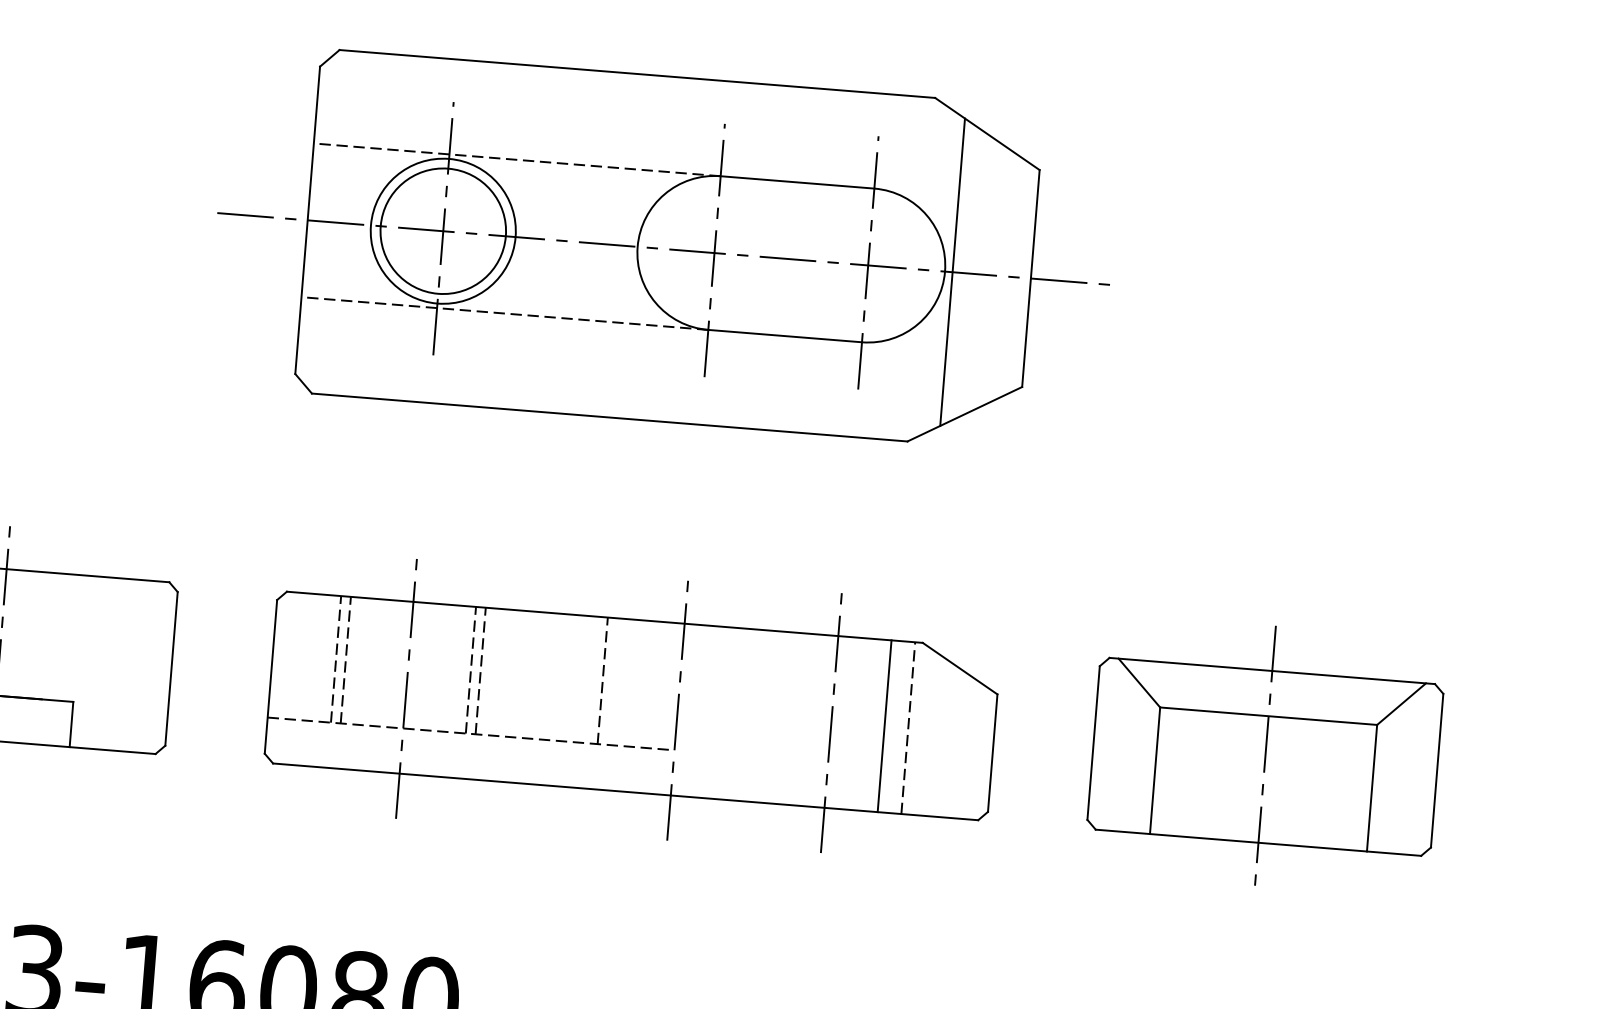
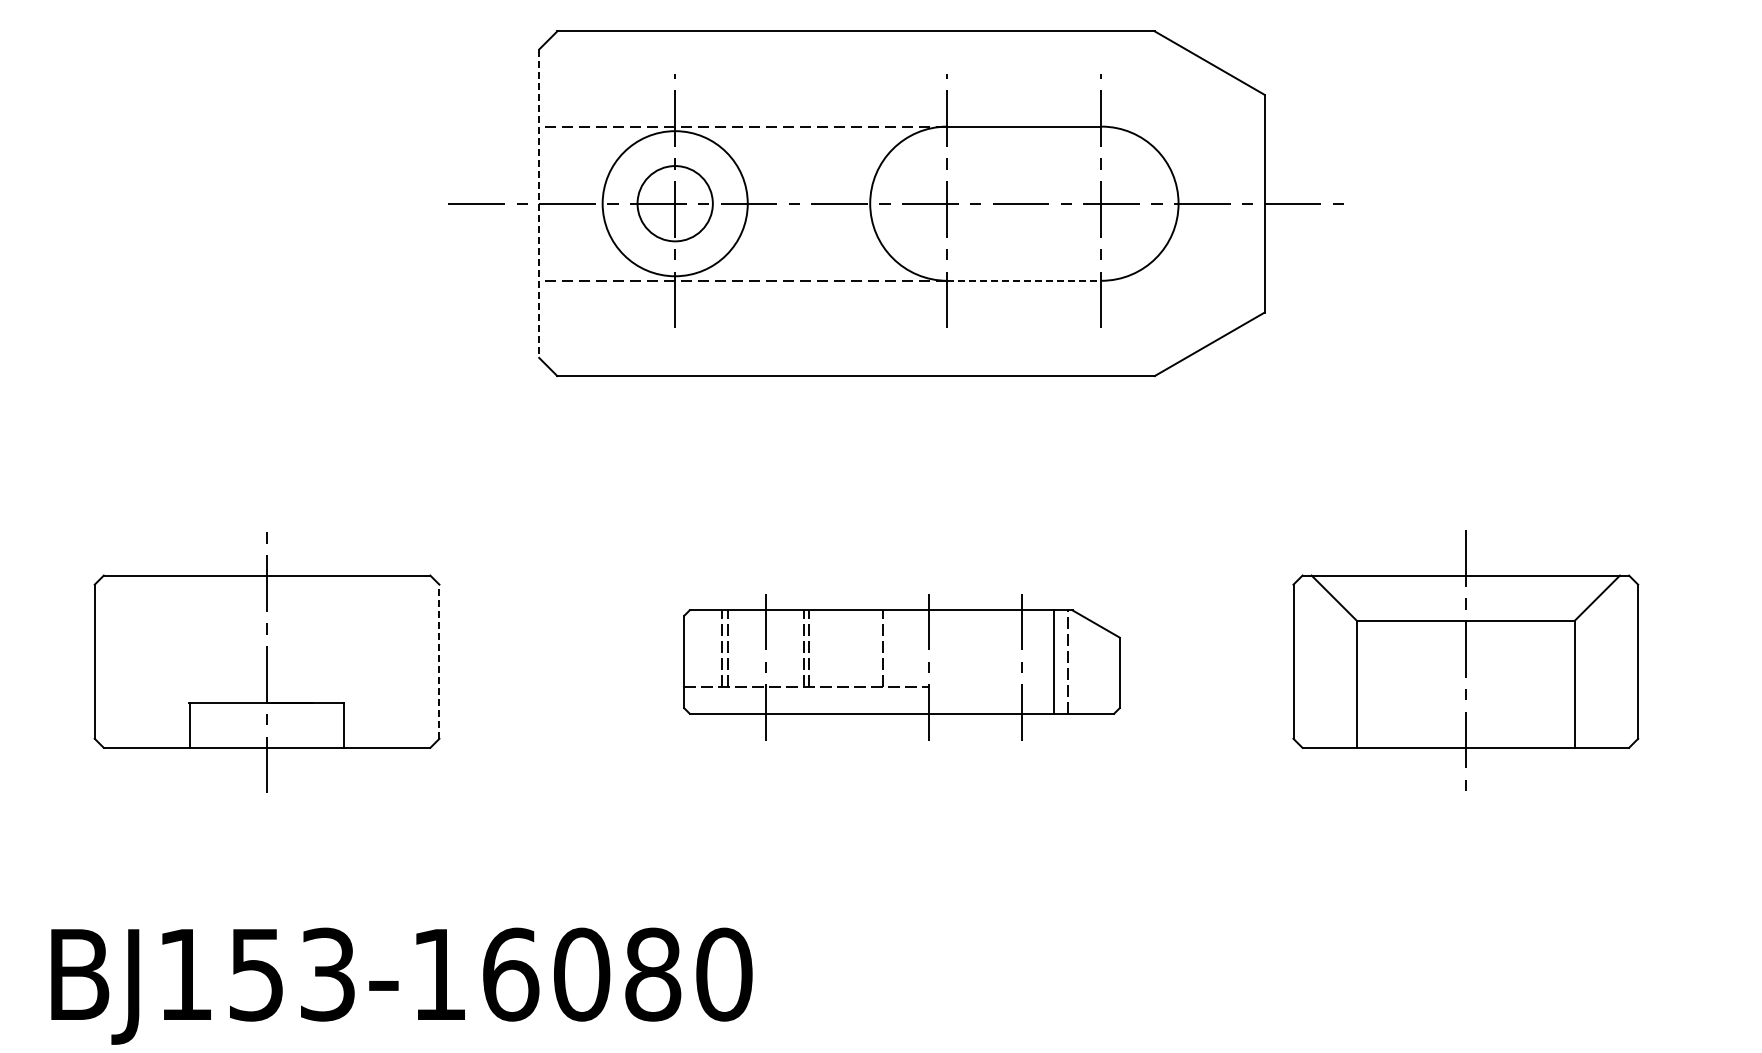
line: (307, 221) -> (539, 204), solid -> dashed
circle: (442, 230) -> (674, 203), size x0.6
line: (952, 272) -> (1186, 203), removed
line: (785, 335) -> (1024, 280), solid -> dashed
line: (171, 668) -> (439, 661), solid -> dashed
part: (632, 706) -> (901, 662), size x0.6
part: (1265, 755) -> (1465, 660), moved

